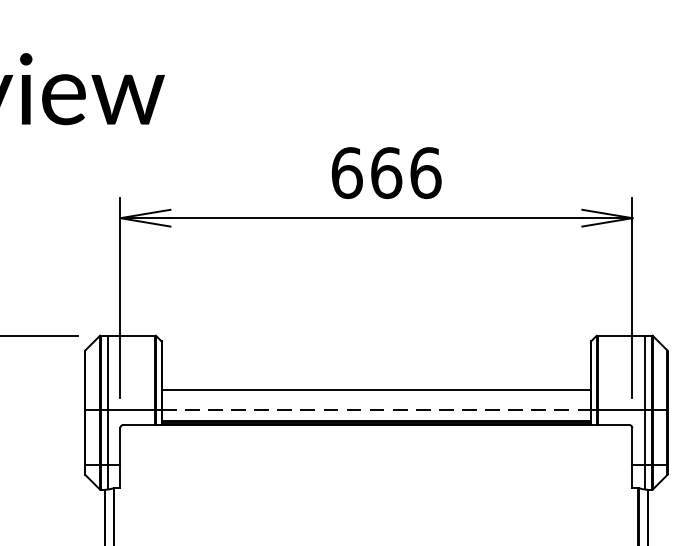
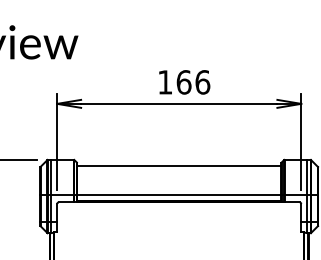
text: (347, 173) -> (165, 82), 666 -> 166
line: (376, 389) -> (179, 165), moved
line: (376, 410) -> (179, 195), dashed -> solid

